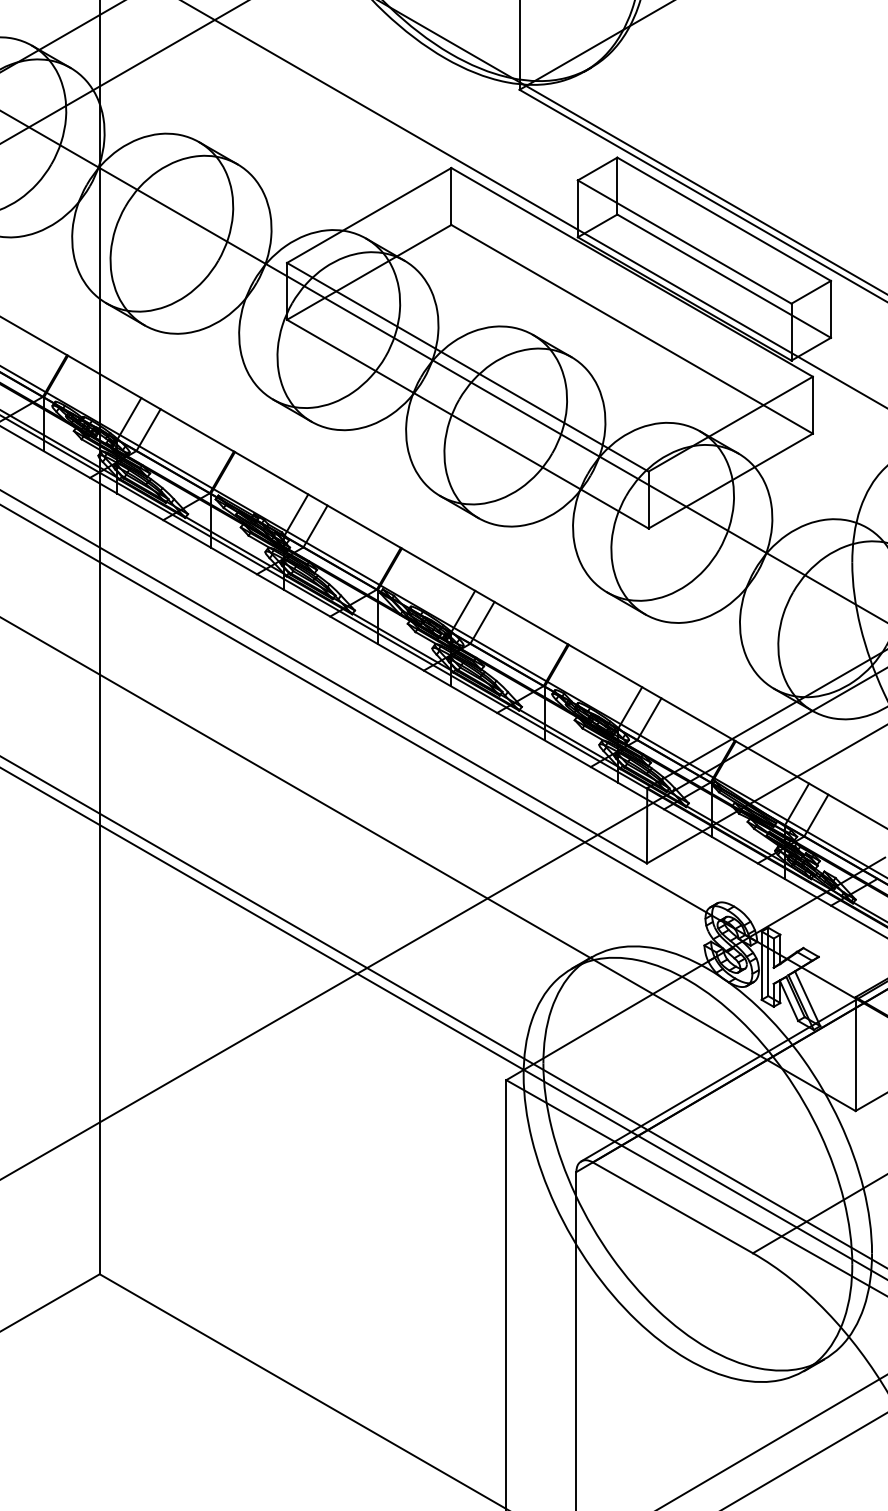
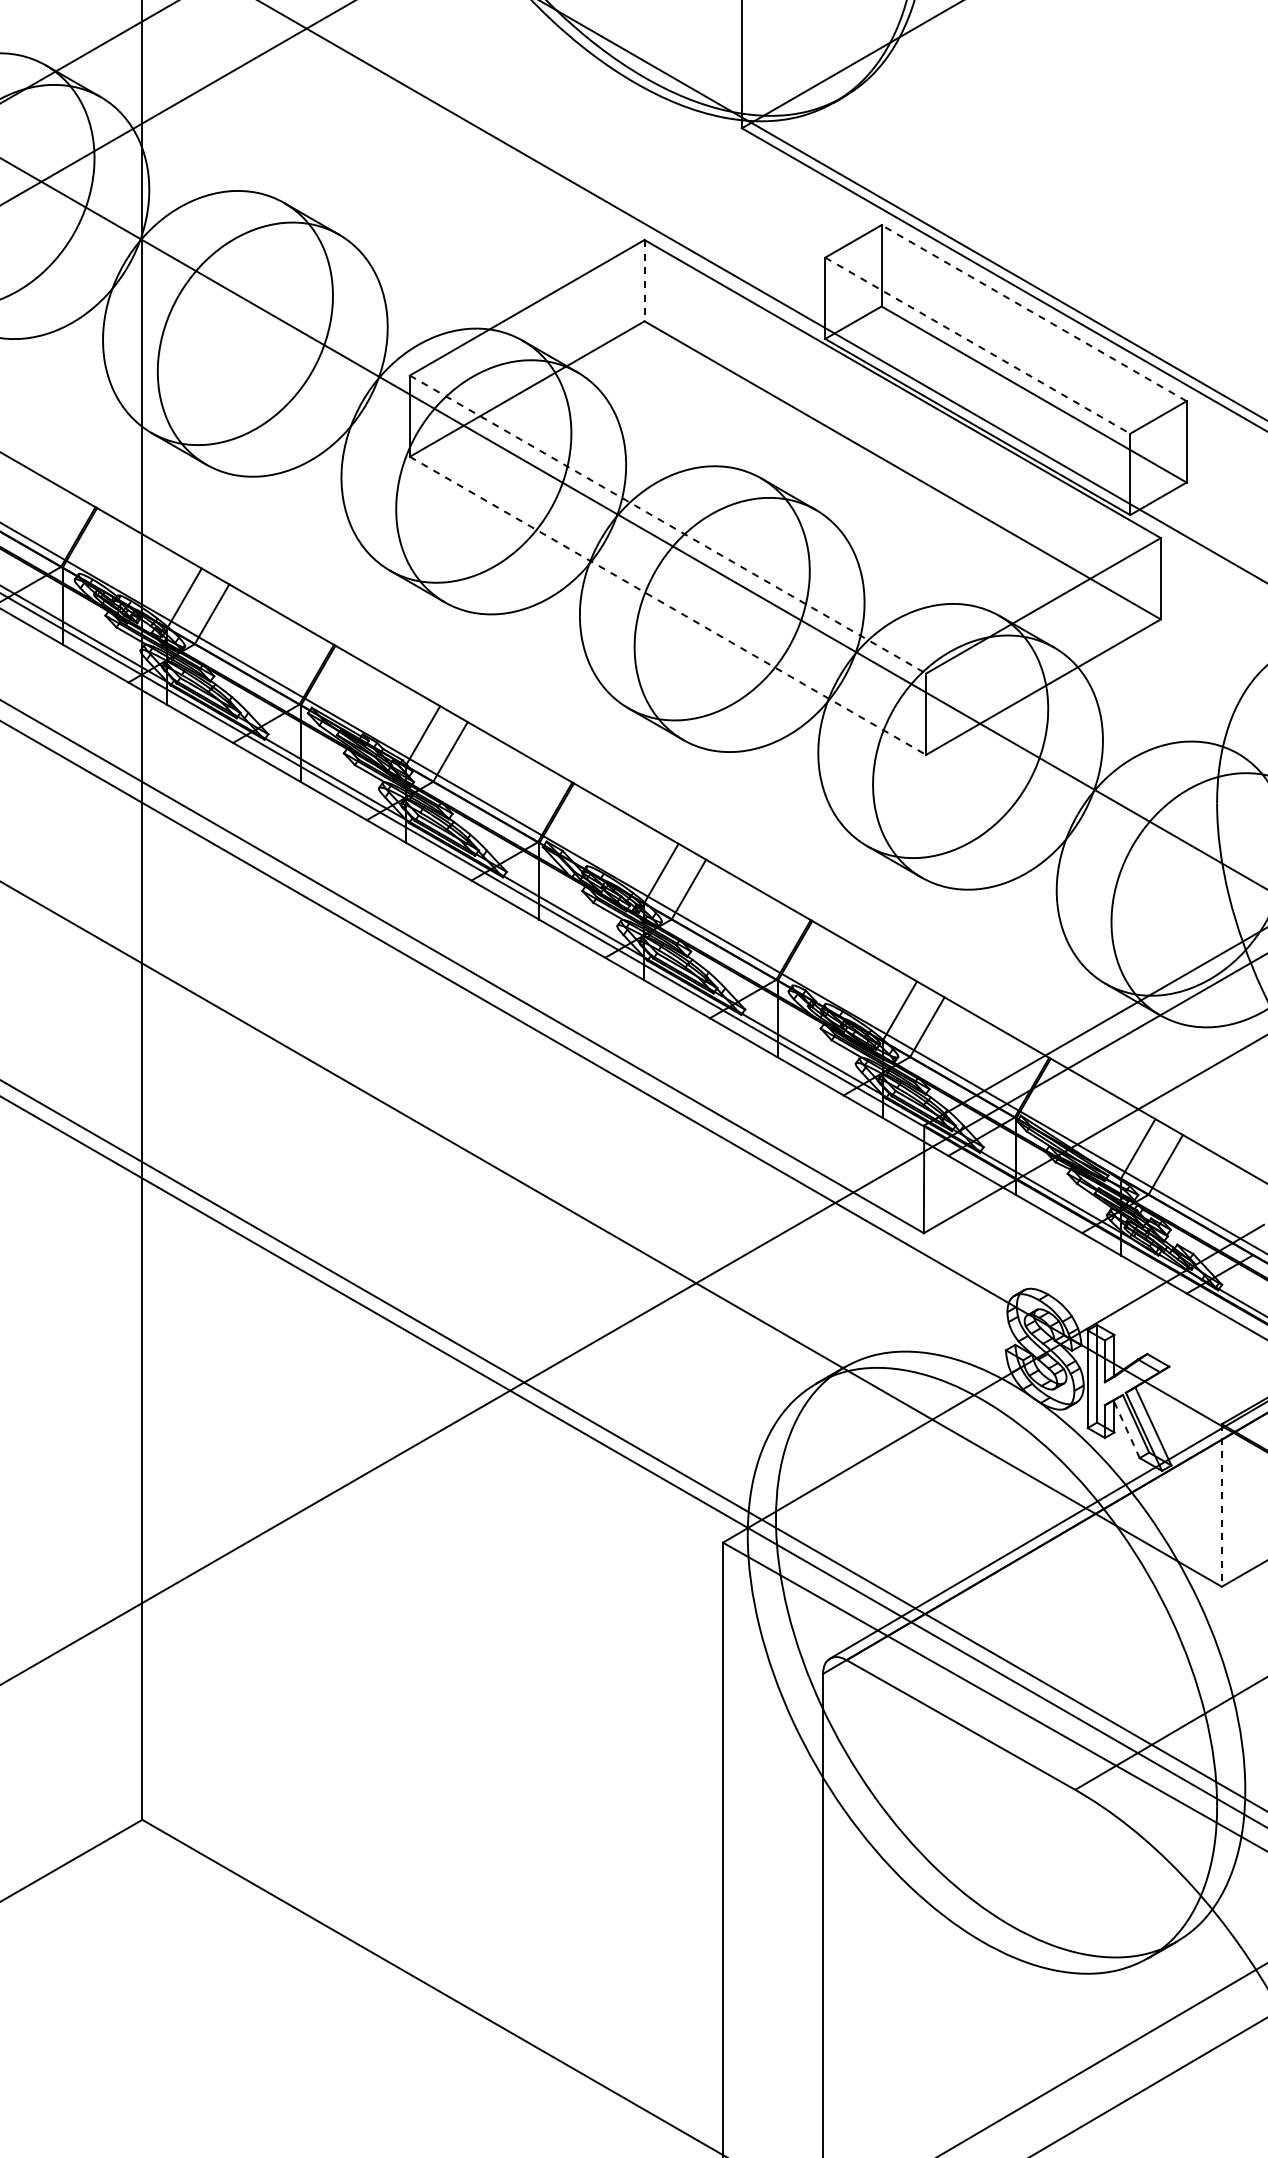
line: (451, 196) -> (644, 280), solid -> dashed
line: (723, 218) -> (1033, 312), solid -> dashed
line: (685, 241) -> (978, 345), solid -> dashed
line: (468, 367) -> (668, 524), solid -> dashed
line: (468, 424) -> (668, 606), solid -> dashed
line: (788, 1000) -> (1126, 1429), solid -> dashed
line: (855, 1054) -> (1221, 1505), solid -> dashed

